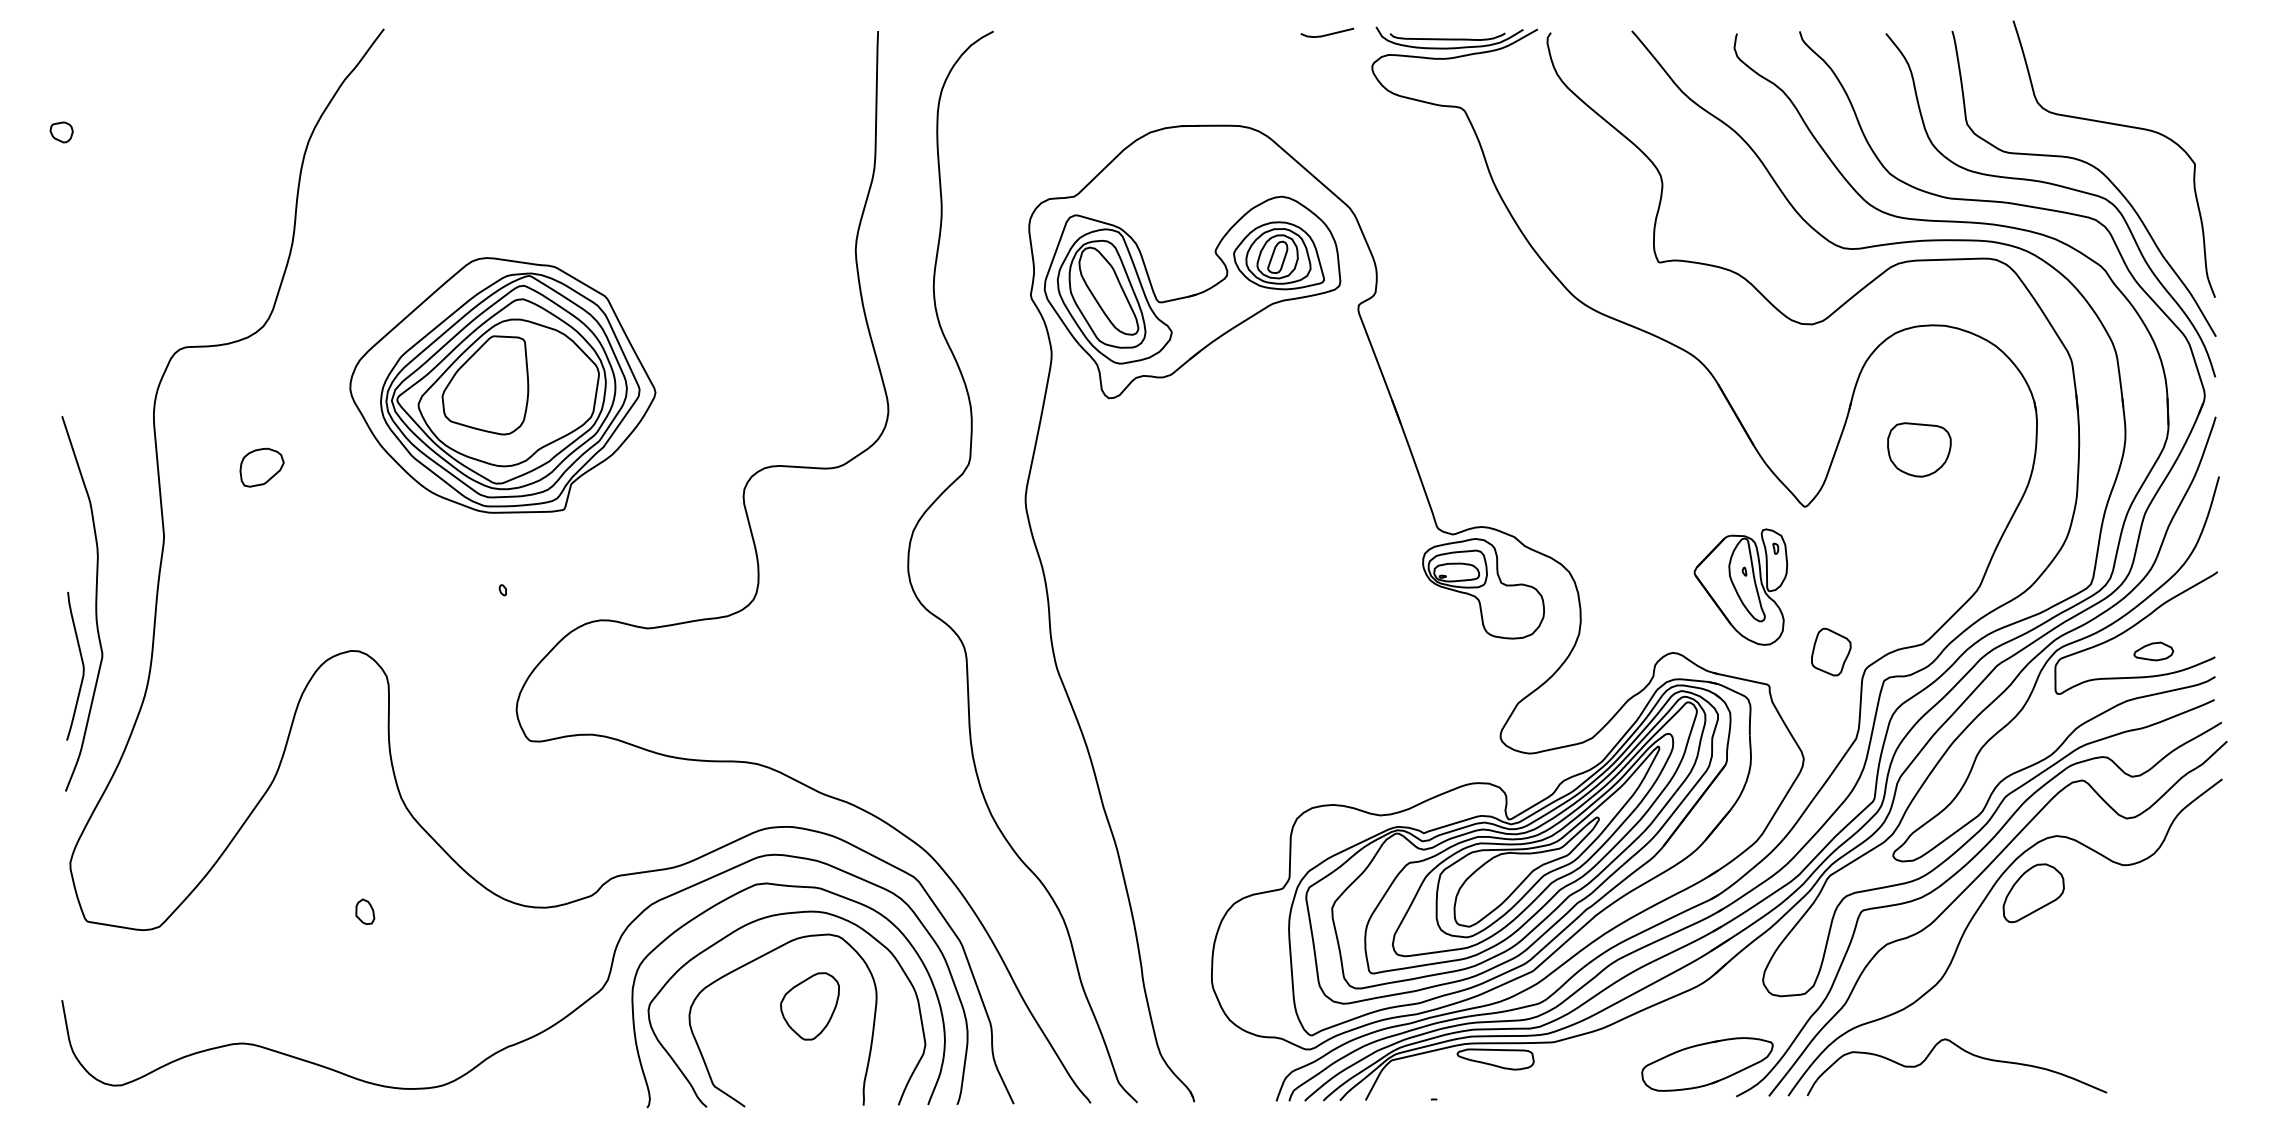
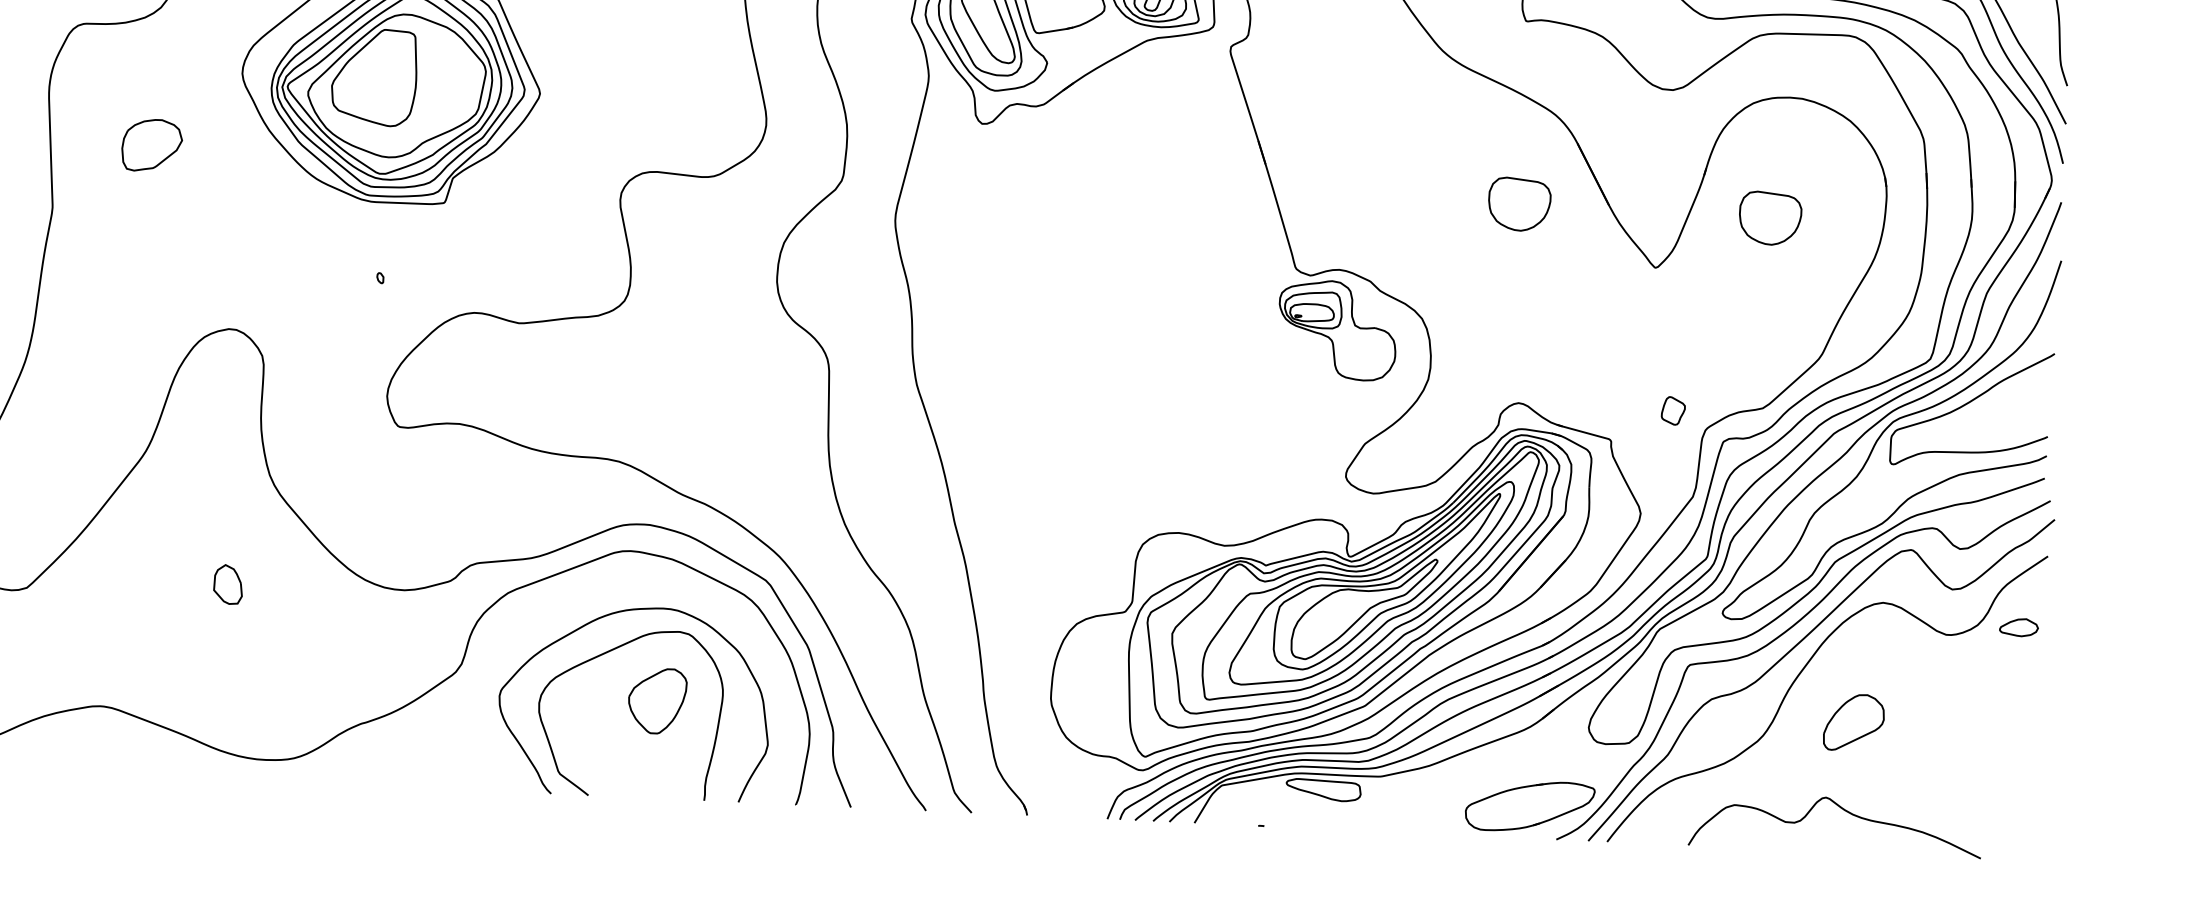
part: (1662, 449) -> (1519, 204), added
part: (261, 467) -> (151, 145), size x1.4
part: (1740, 586) -> (1588, 342), removed
part: (1831, 651) -> (1673, 410), size x0.6
part: (2153, 651) -> (2018, 627), moved
curve: (791, 887) -> (645, 583), removed
part: (2033, 893) -> (1853, 722), moved
part: (365, 911) -> (228, 584), size x1.6
curve: (1965, 1052) -> (1844, 811), moved

